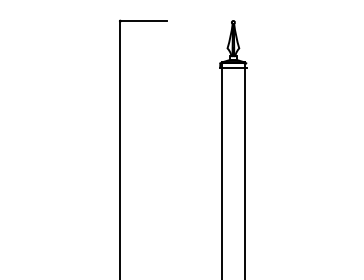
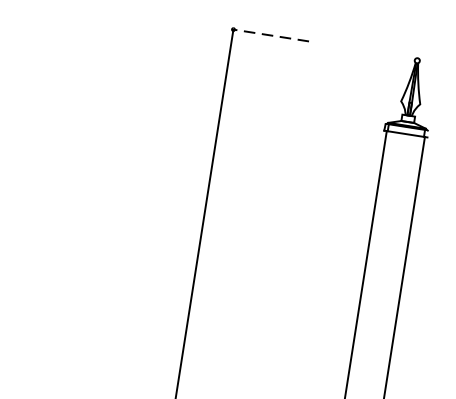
line: (142, 21) -> (269, 35), solid -> dashed

